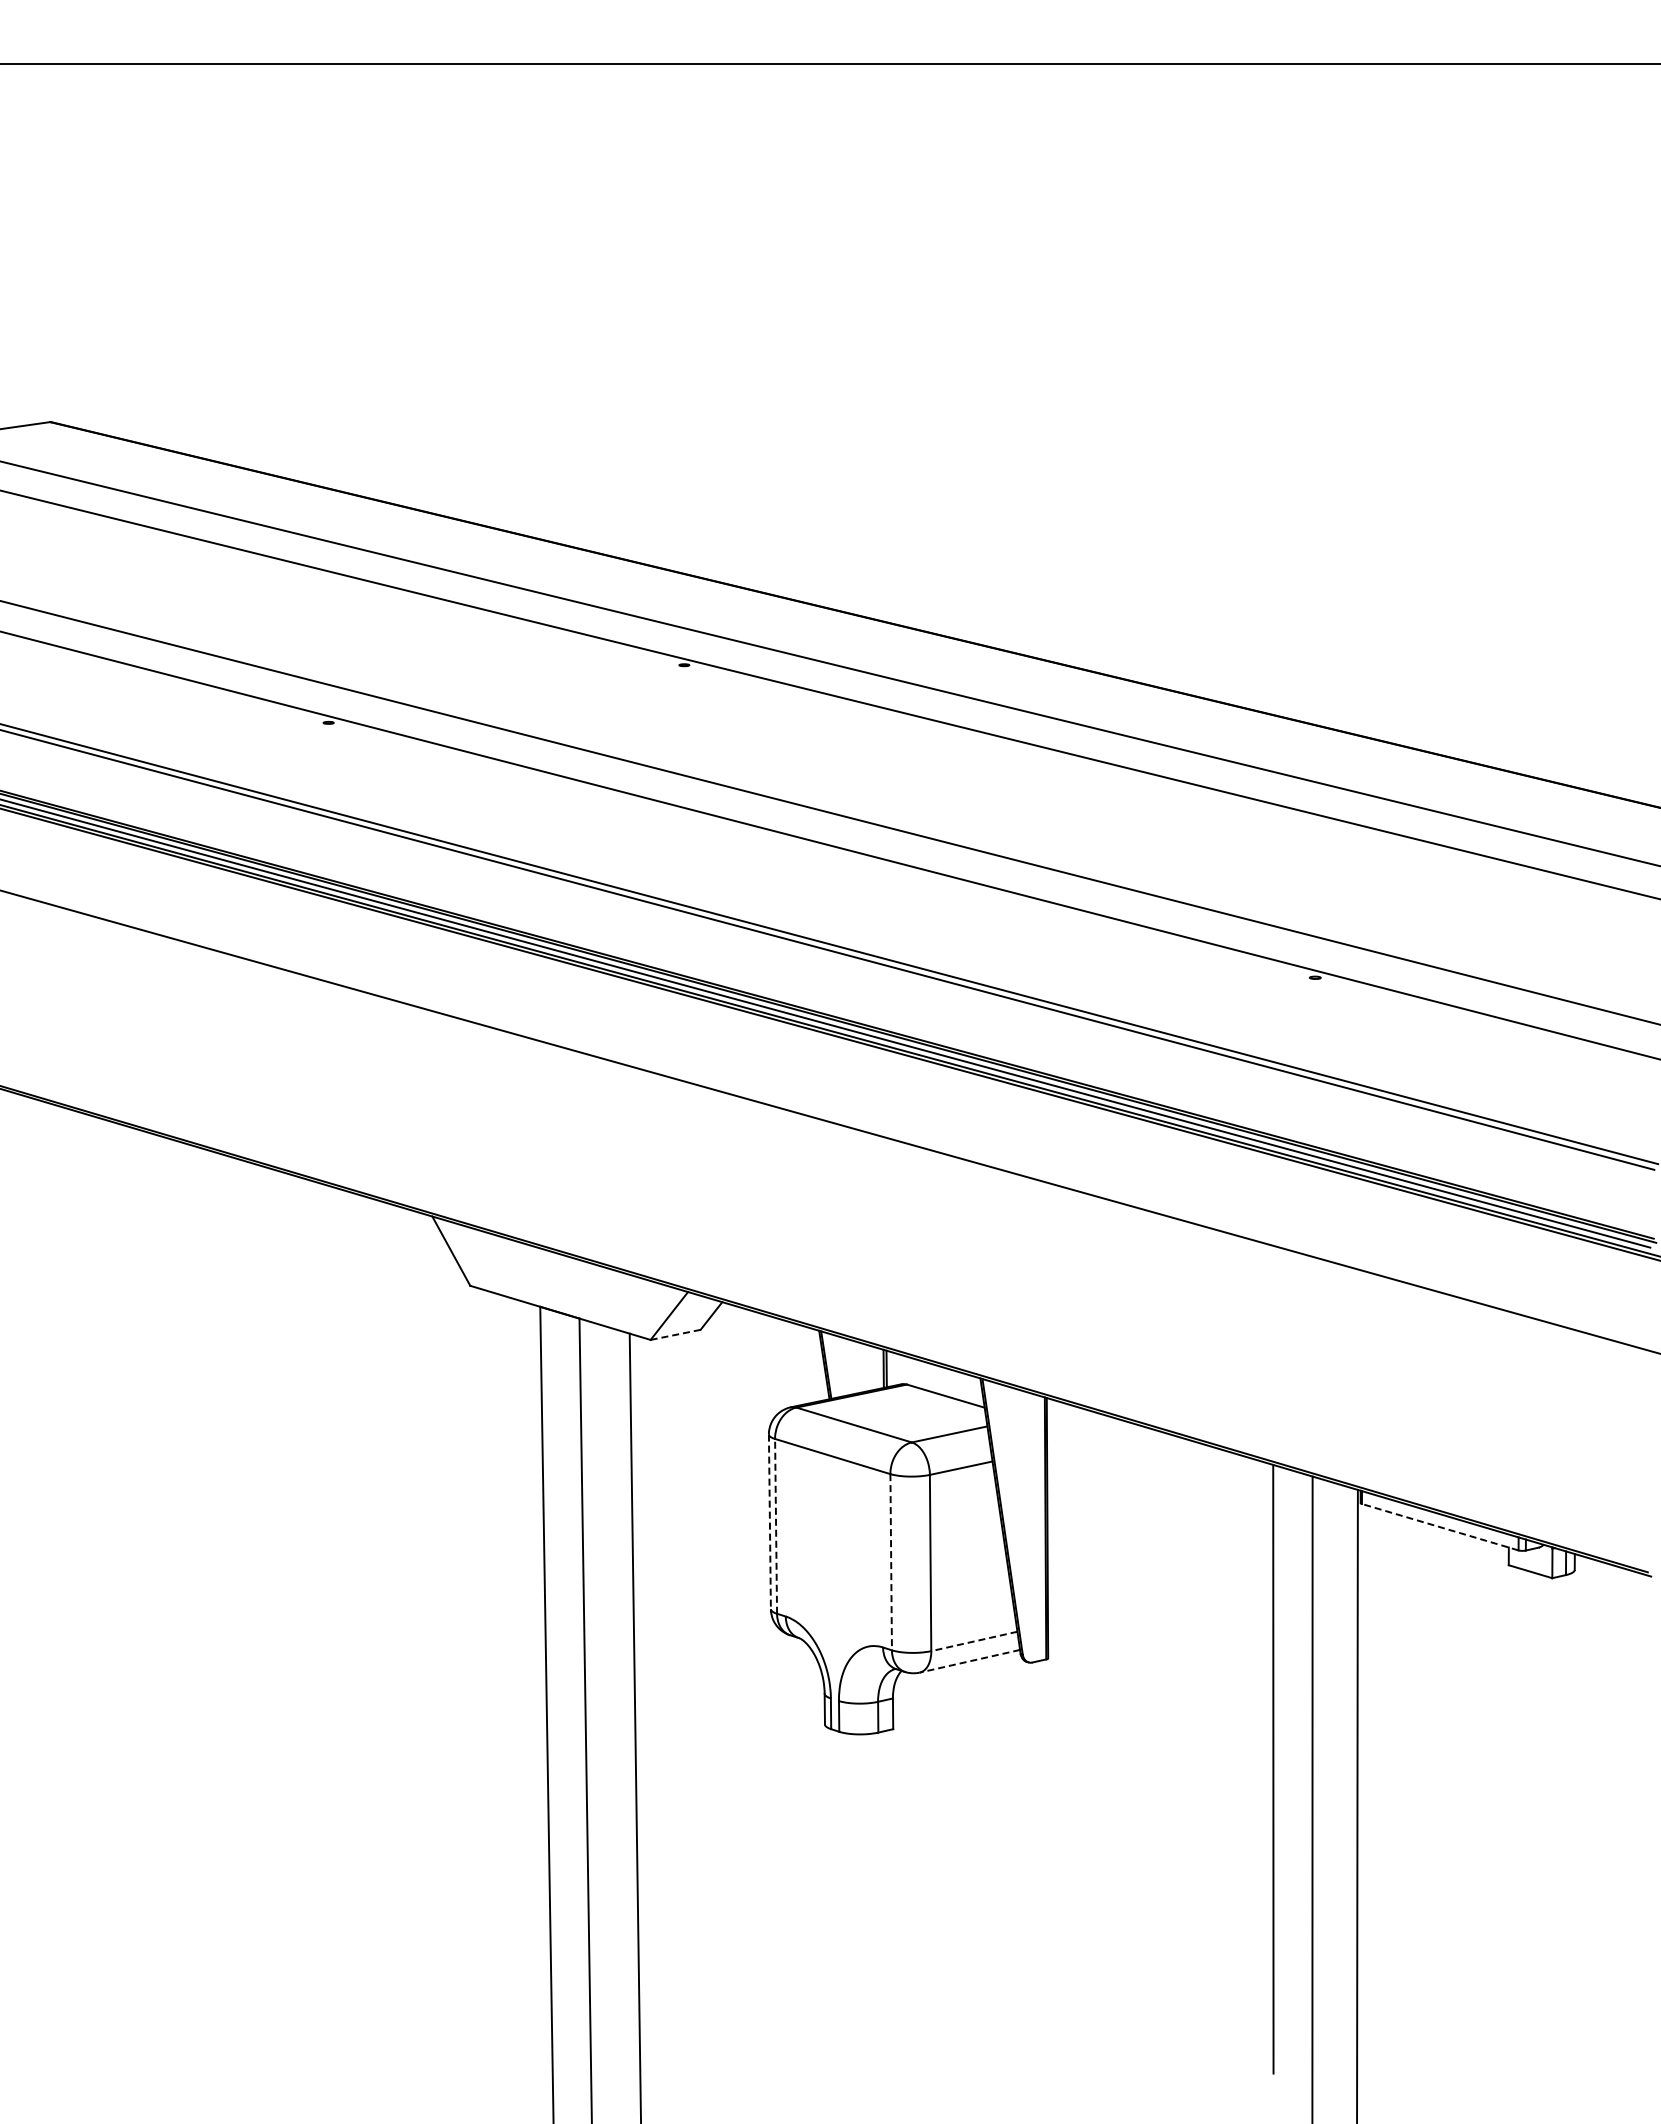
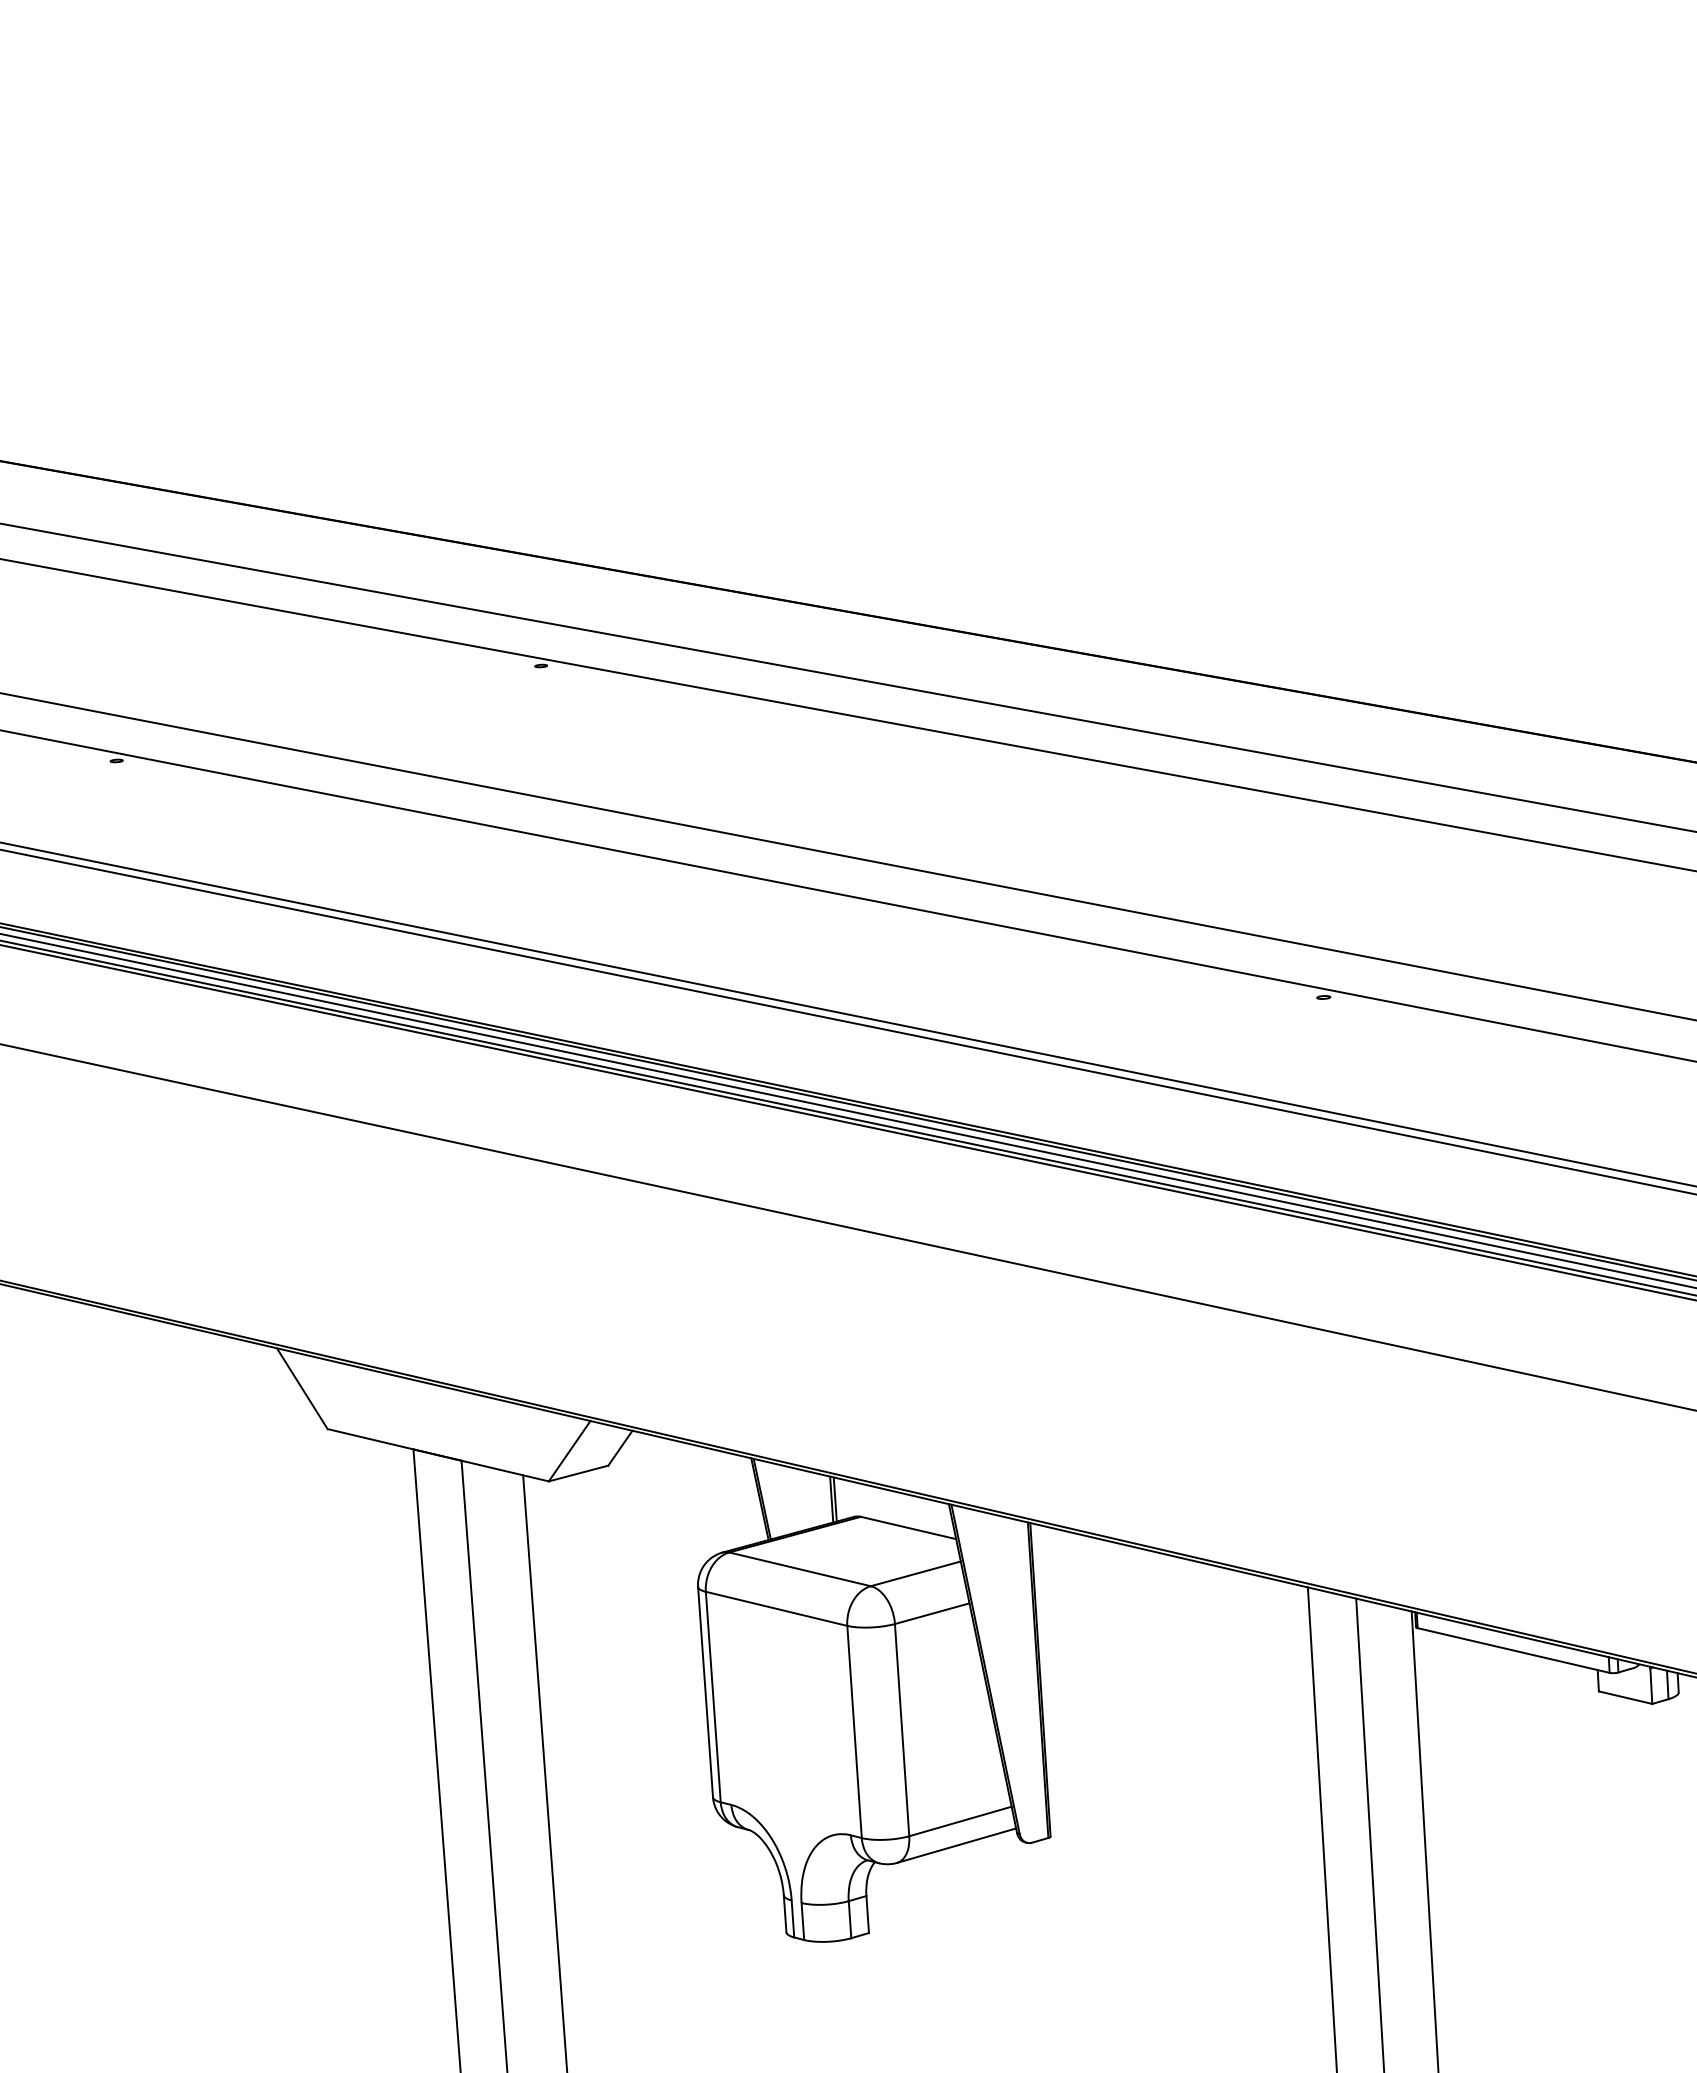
line: (676, 1334) -> (579, 1472), dashed -> solid
line: (769, 1522) -> (705, 1692), dashed -> solid
line: (776, 1525) -> (713, 1695), dashed -> solid
line: (1440, 1527) -> (1513, 1650), dashed -> solid
line: (891, 1562) -> (854, 1732), dashed -> solid
line: (973, 1641) -> (959, 1821), dashed -> solid
line: (969, 1661) -> (956, 1846), dashed -> solid

